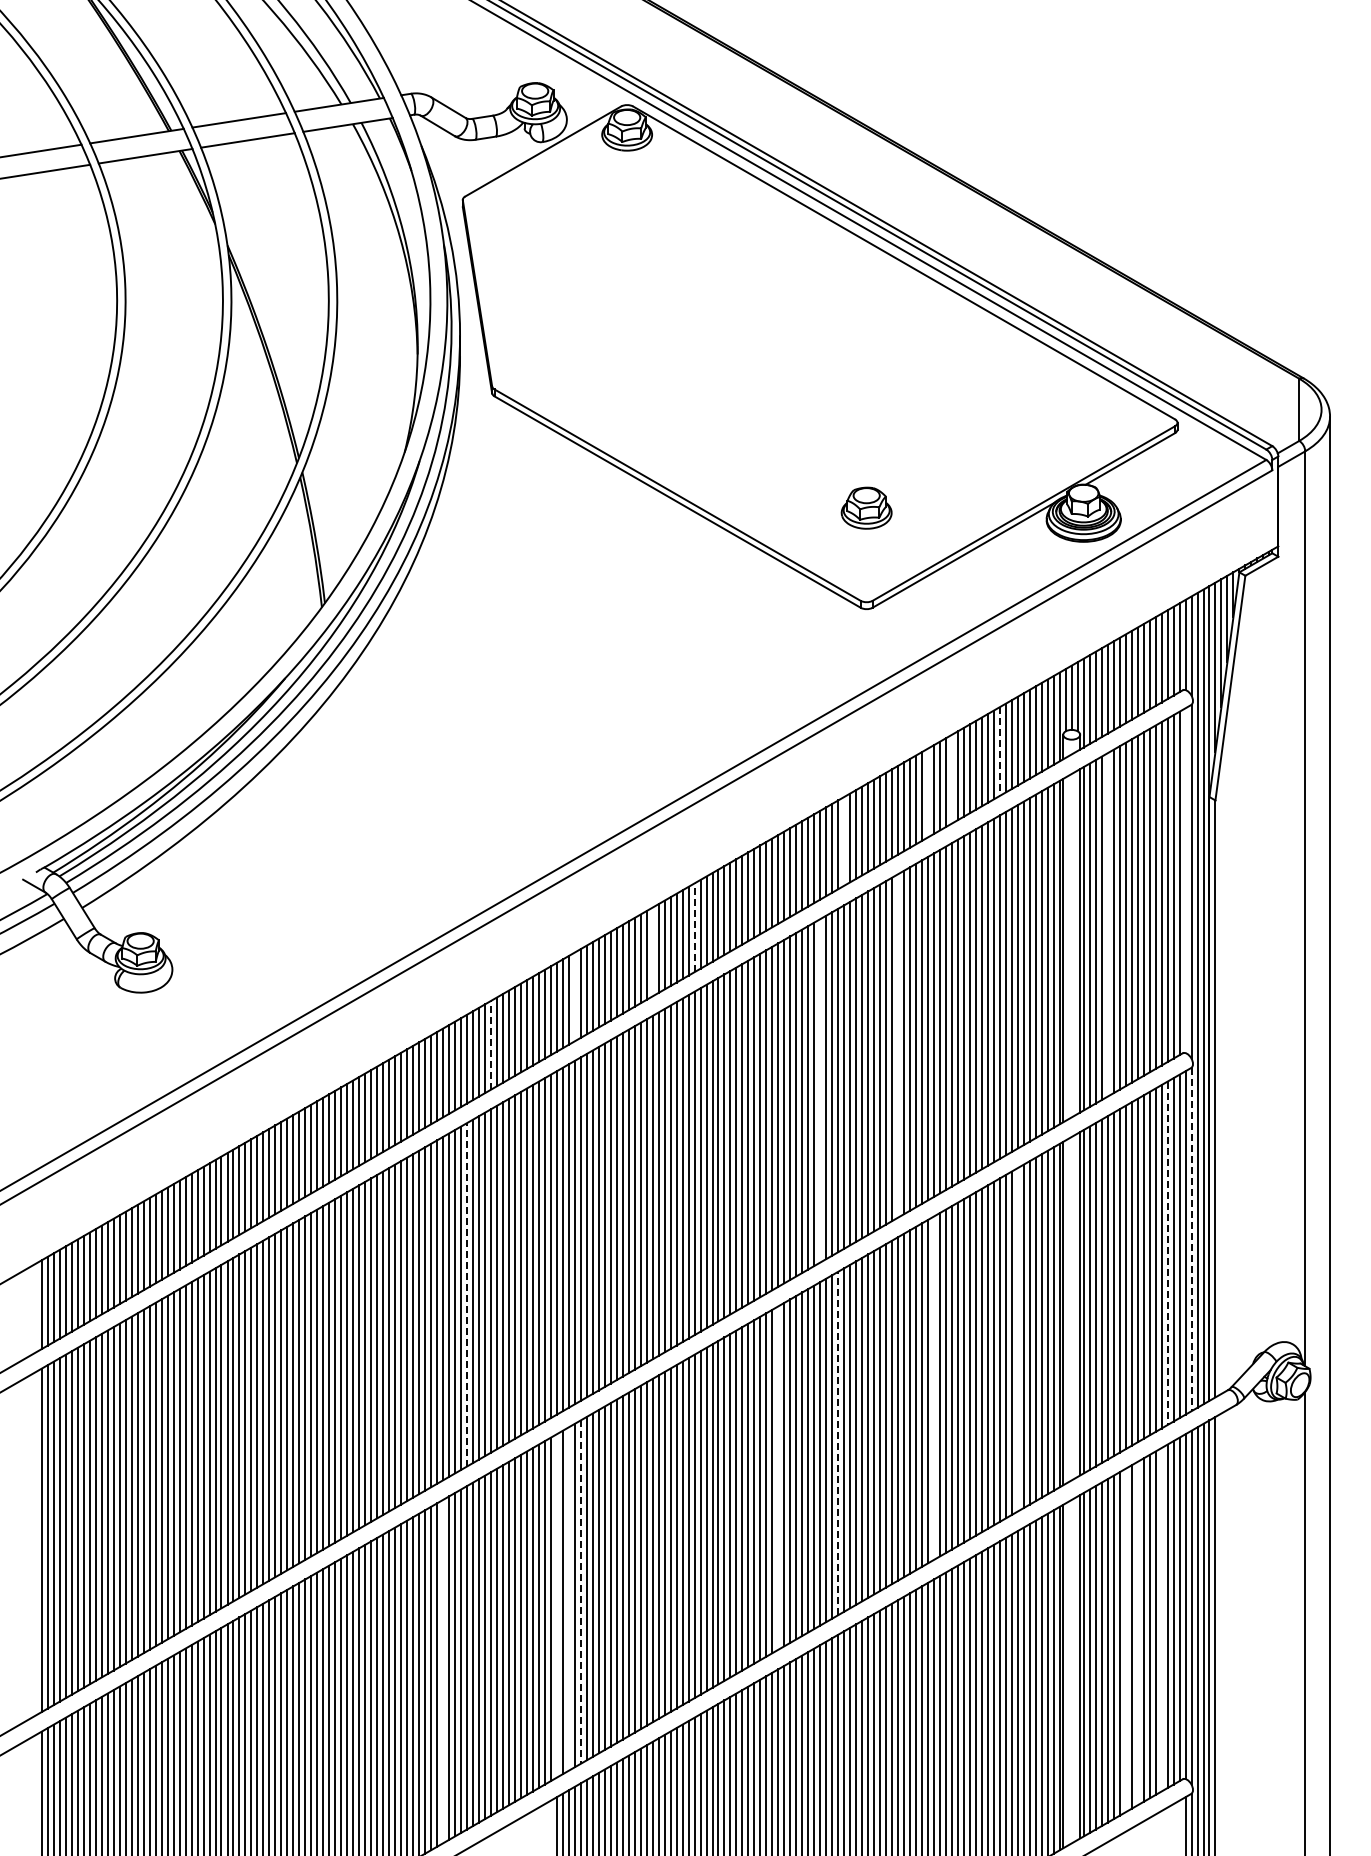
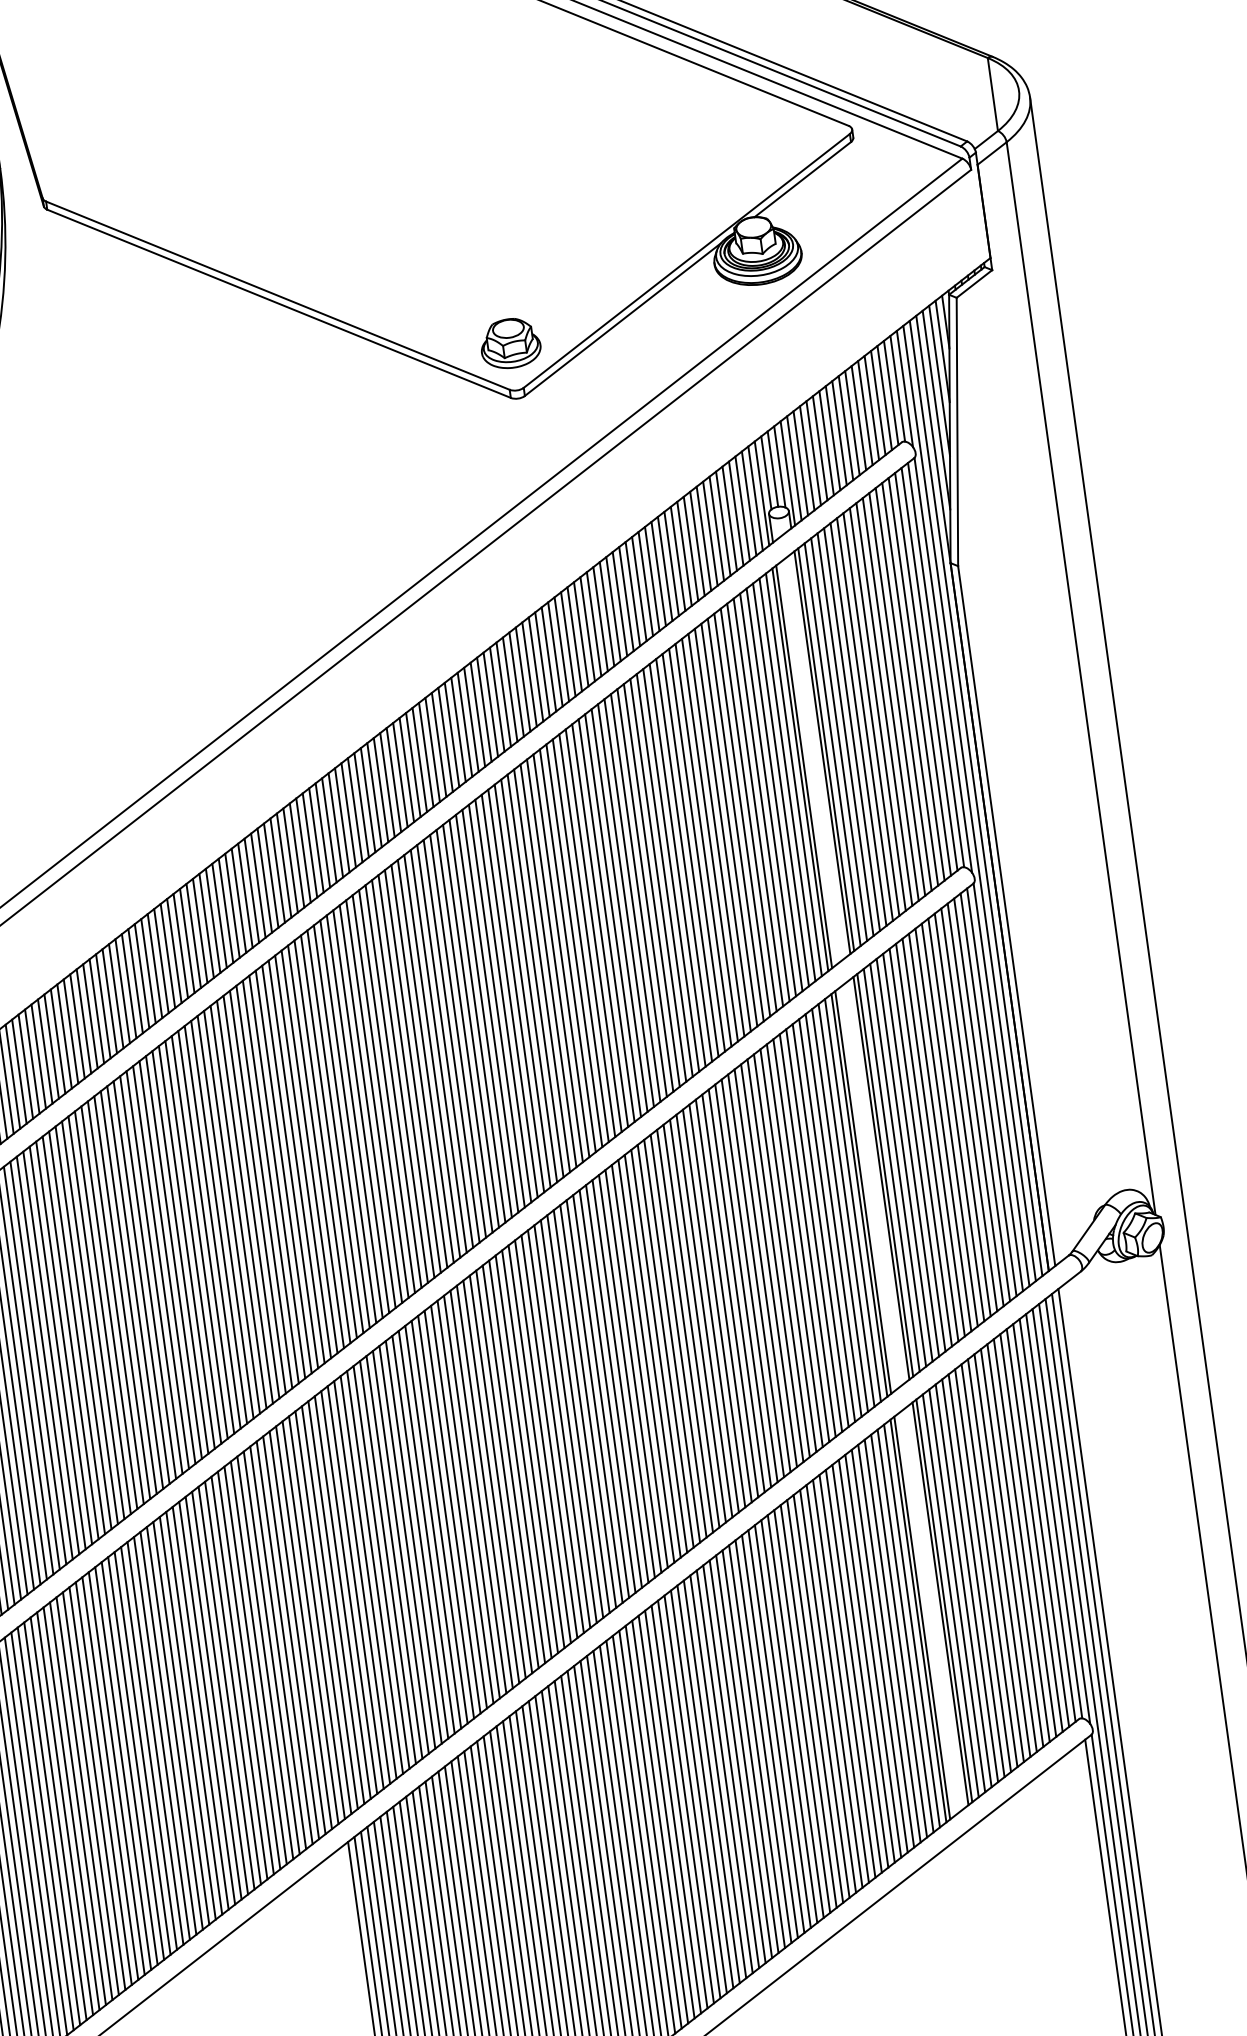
part: (866, 507) -> (510, 342), moved
line: (999, 752) -> (697, 545), dashed -> solid
line: (952, 778) -> (646, 583), added
line: (928, 792) -> (620, 603), added
line: (844, 841) -> (529, 674), added
line: (1185, 880) -> (936, 664), added
line: (1107, 924) -> (851, 729), added
line: (694, 927) -> (368, 799), dashed -> solid
line: (652, 951) -> (322, 834), added
line: (574, 996) -> (238, 900), added
line: (490, 1044) -> (147, 970), dashed -> solid
line: (898, 1045) -> (626, 905), added
line: (820, 1090) -> (542, 970), added
line: (1191, 1239) -> (1001, 1084), dashed -> solid
line: (1167, 1253) -> (975, 1105), dashed -> solid
line: (467, 1294) -> (161, 1267), dashed -> solid
line: (1017, 1339) -> (813, 1230), added
line: (934, 1387) -> (724, 1300), added
line: (838, 1443) -> (620, 1381), dashed -> solid
line: (778, 1477) -> (555, 1431), added
line: (580, 1592) -> (342, 1598), dashed -> solid
line: (568, 1598) -> (329, 1607), added
line: (556, 1605) -> (316, 1617), added
line: (1161, 1619) -> (1028, 1535), added
line: (1137, 1633) -> (1002, 1555), added
line: (1125, 1640) -> (989, 1565), added
line: (443, 1671) -> (194, 1713), added

